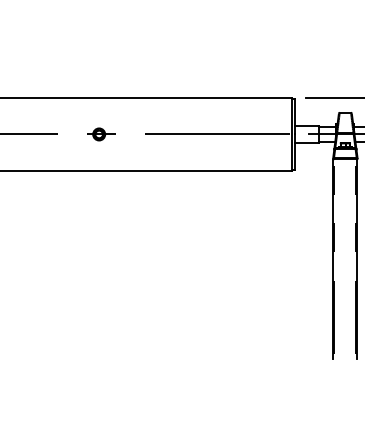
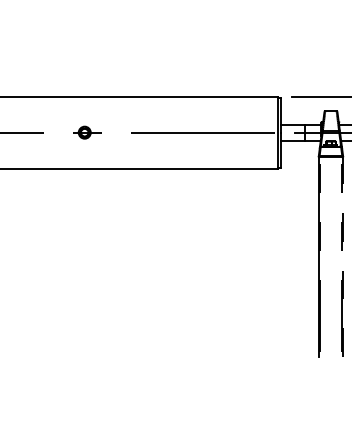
line: (357, 259) -> (343, 257), solid -> dashed

